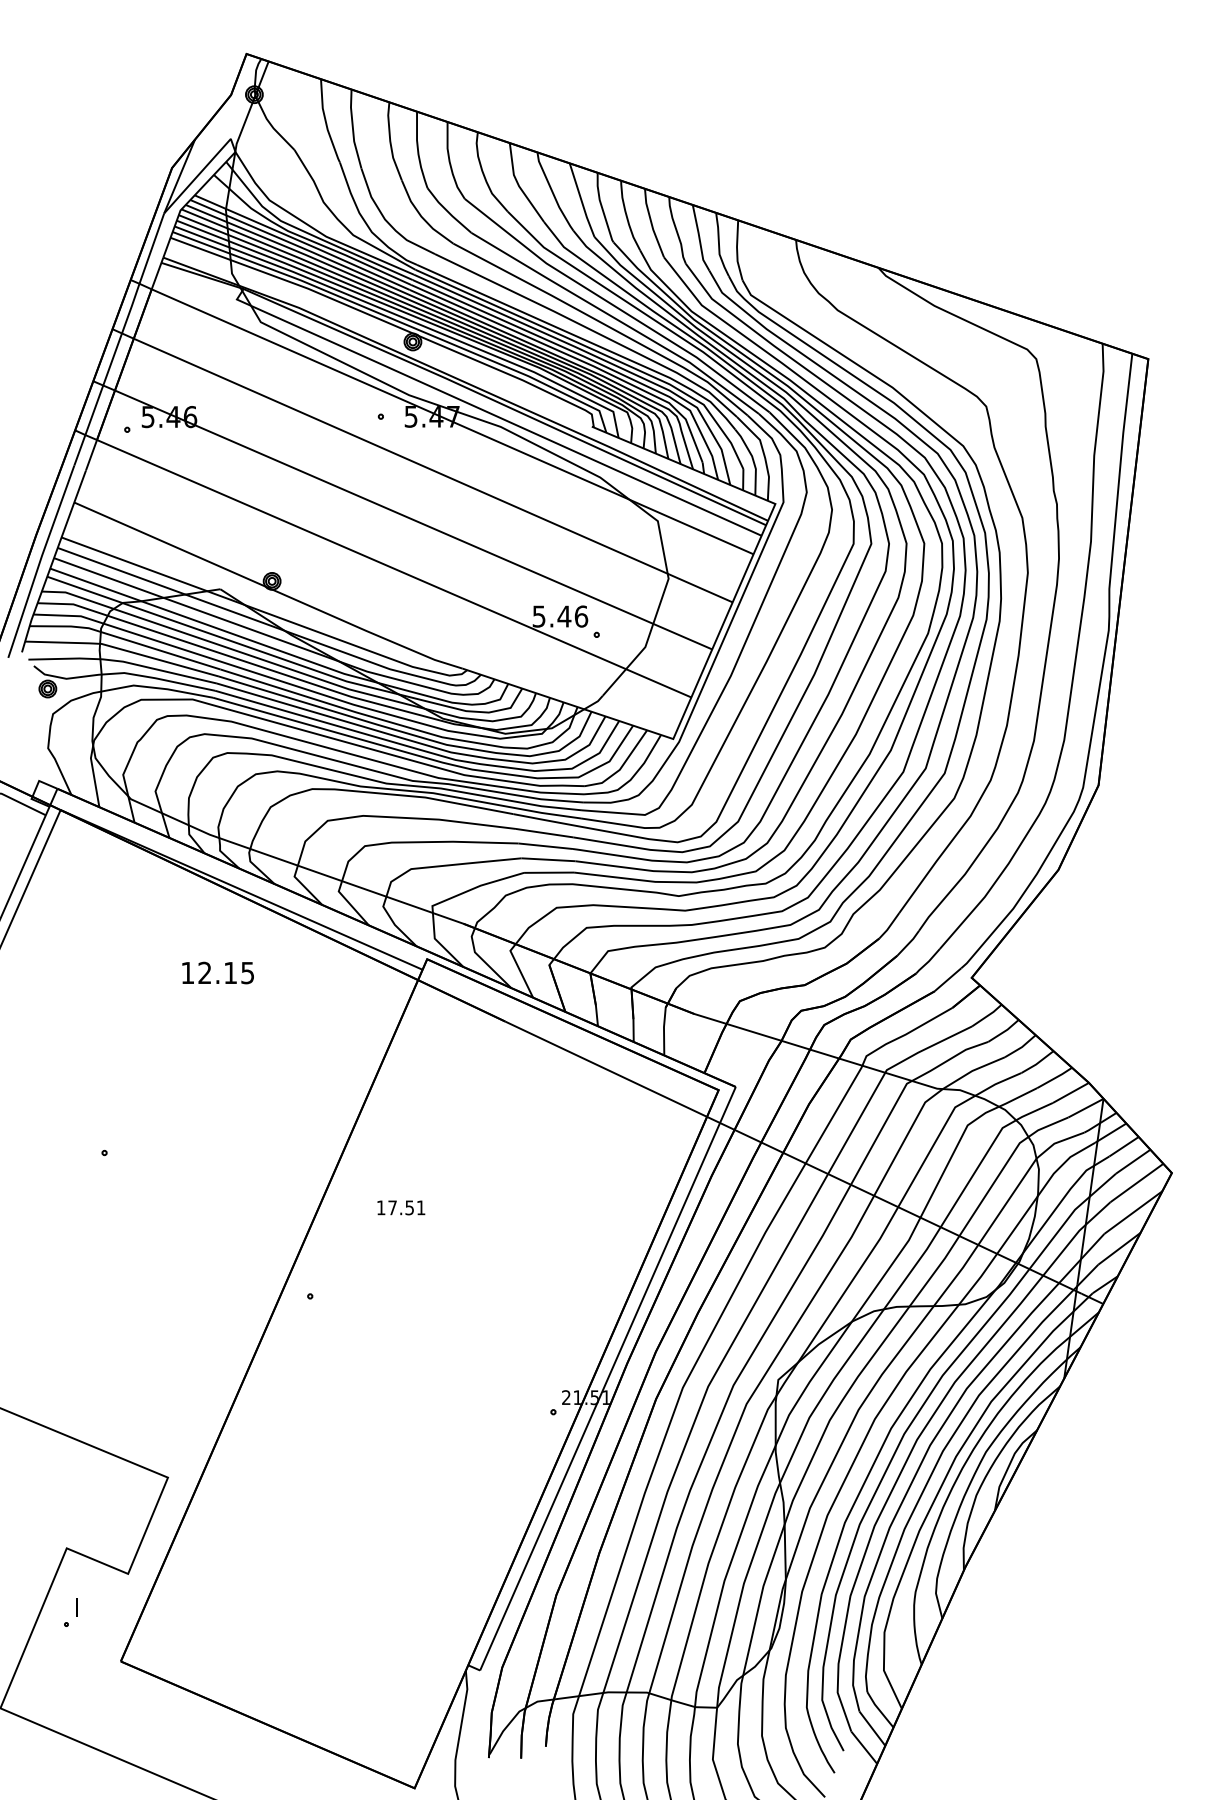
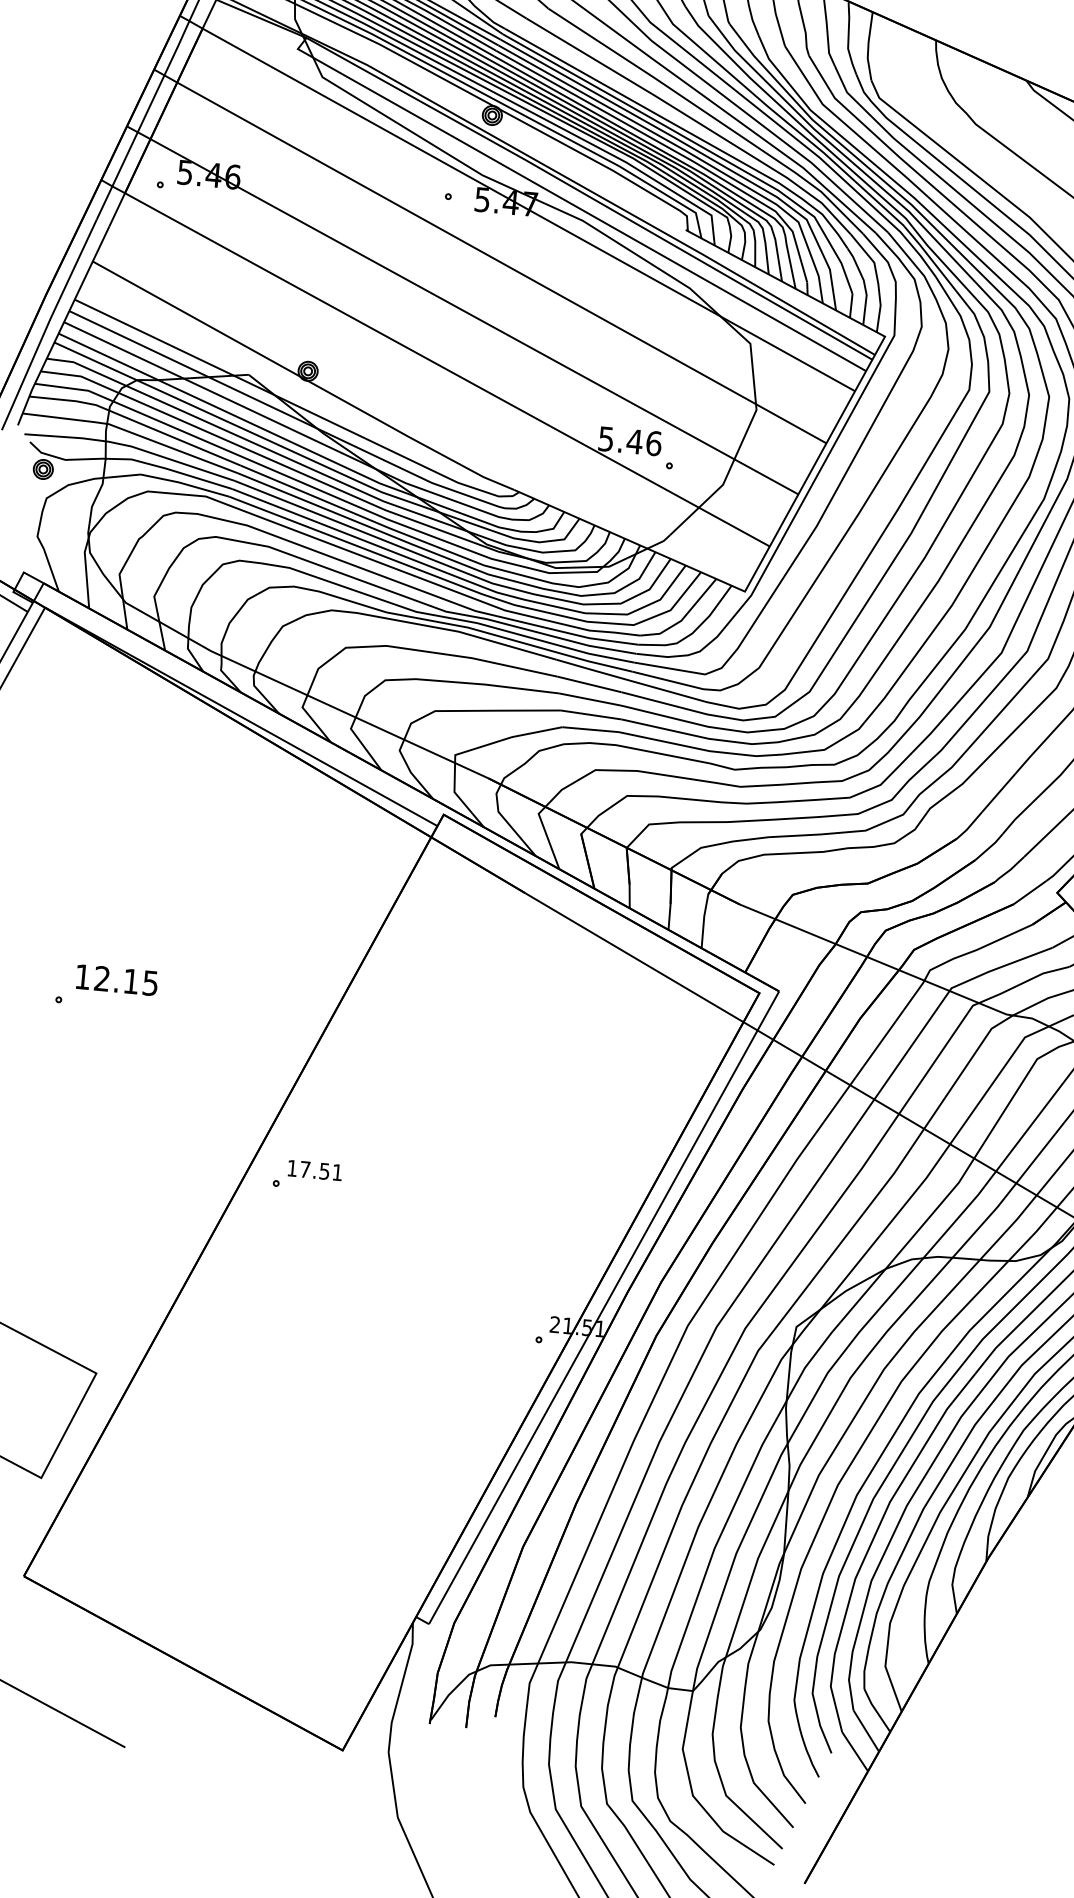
text: (217, 972) -> (116, 979), moved
text: (401, 1207) -> (315, 1170), moved

